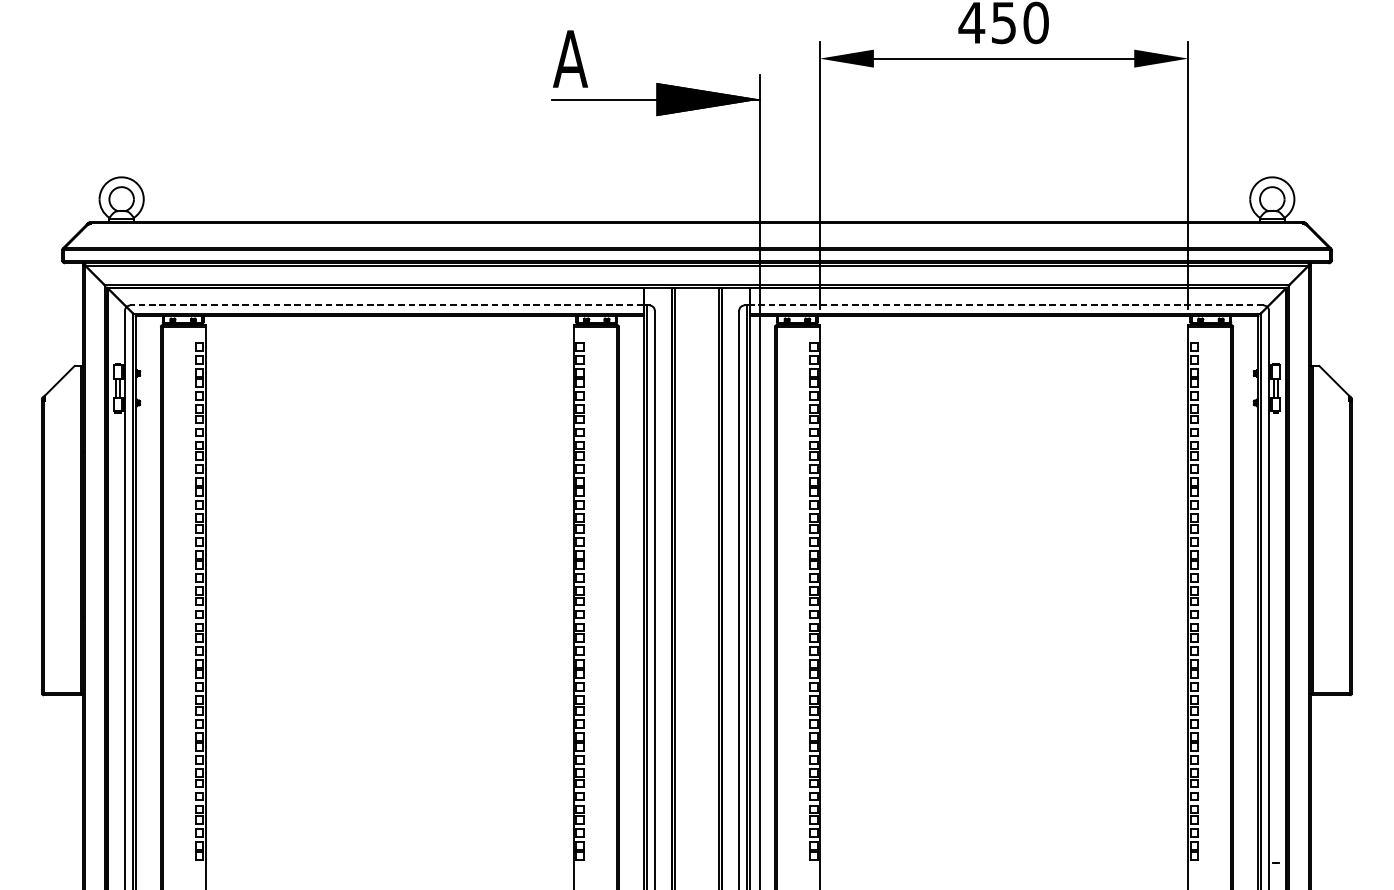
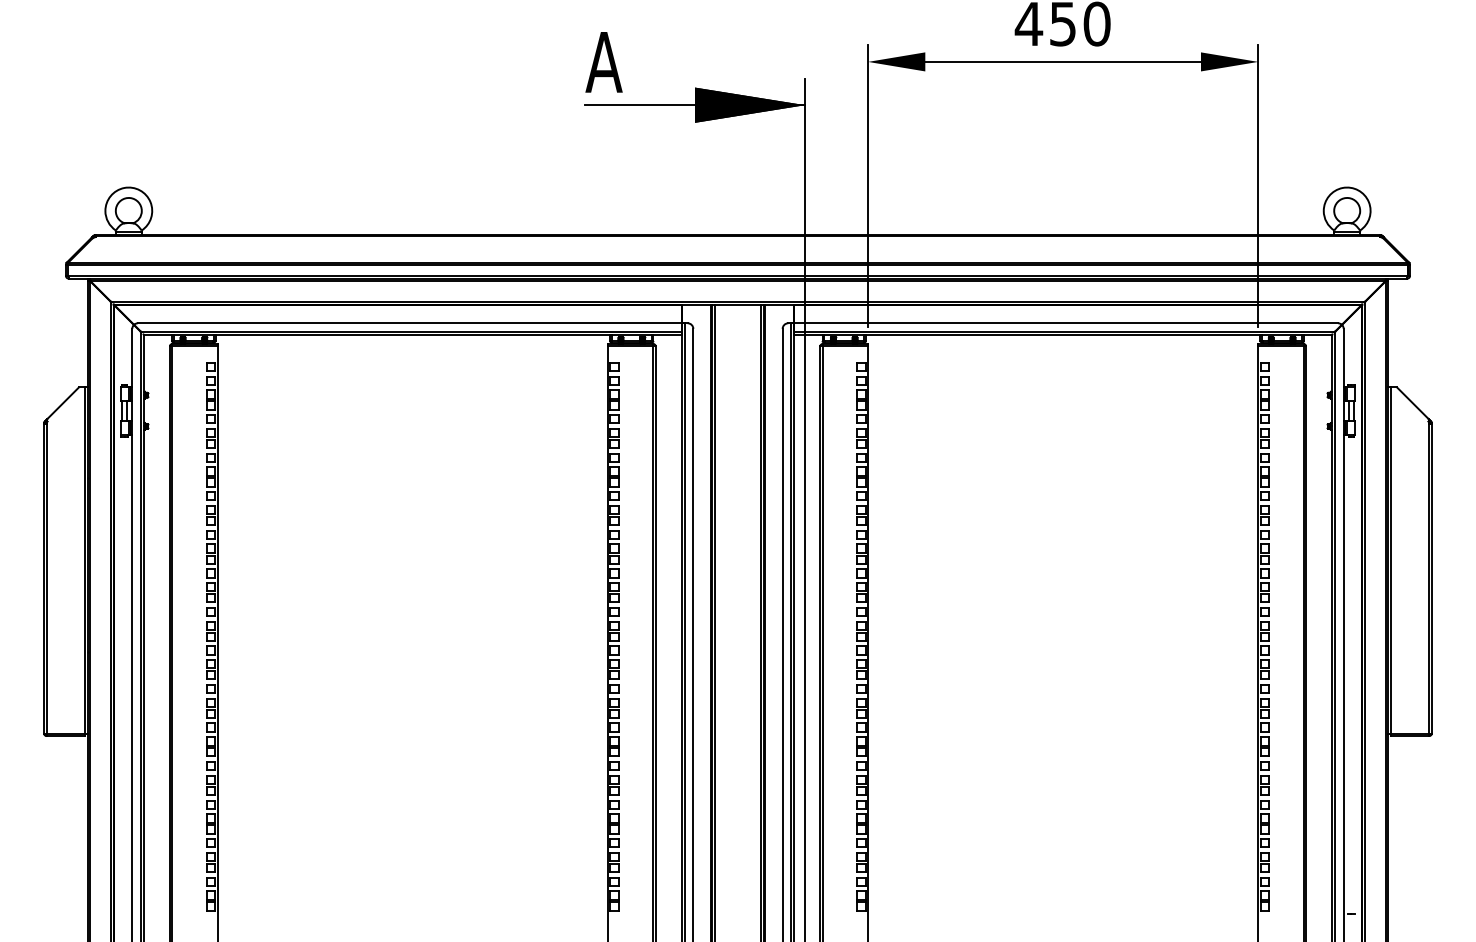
line: (386, 305) -> (409, 323), dashed -> solid
line: (1007, 305) -> (1066, 323), dashed -> solid

